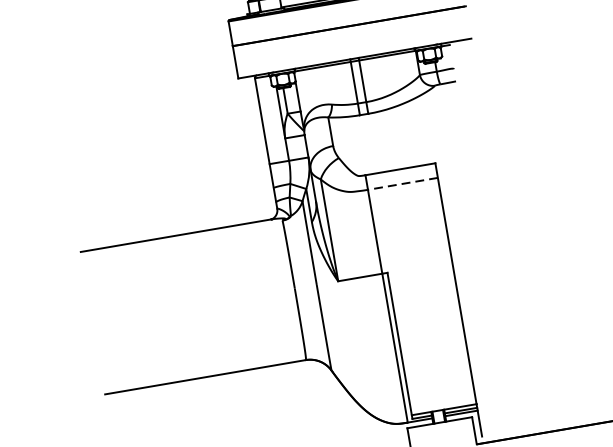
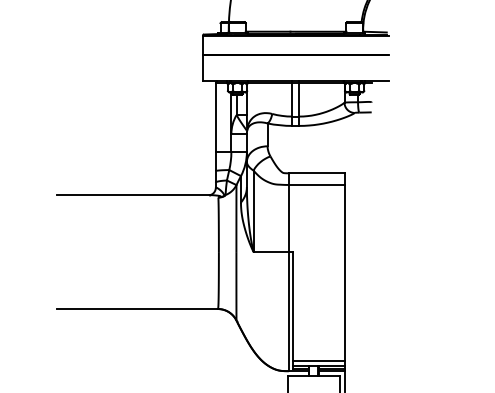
line: (402, 183) -> (316, 184), dashed -> solid
line: (442, 402) -> (318, 360), added

